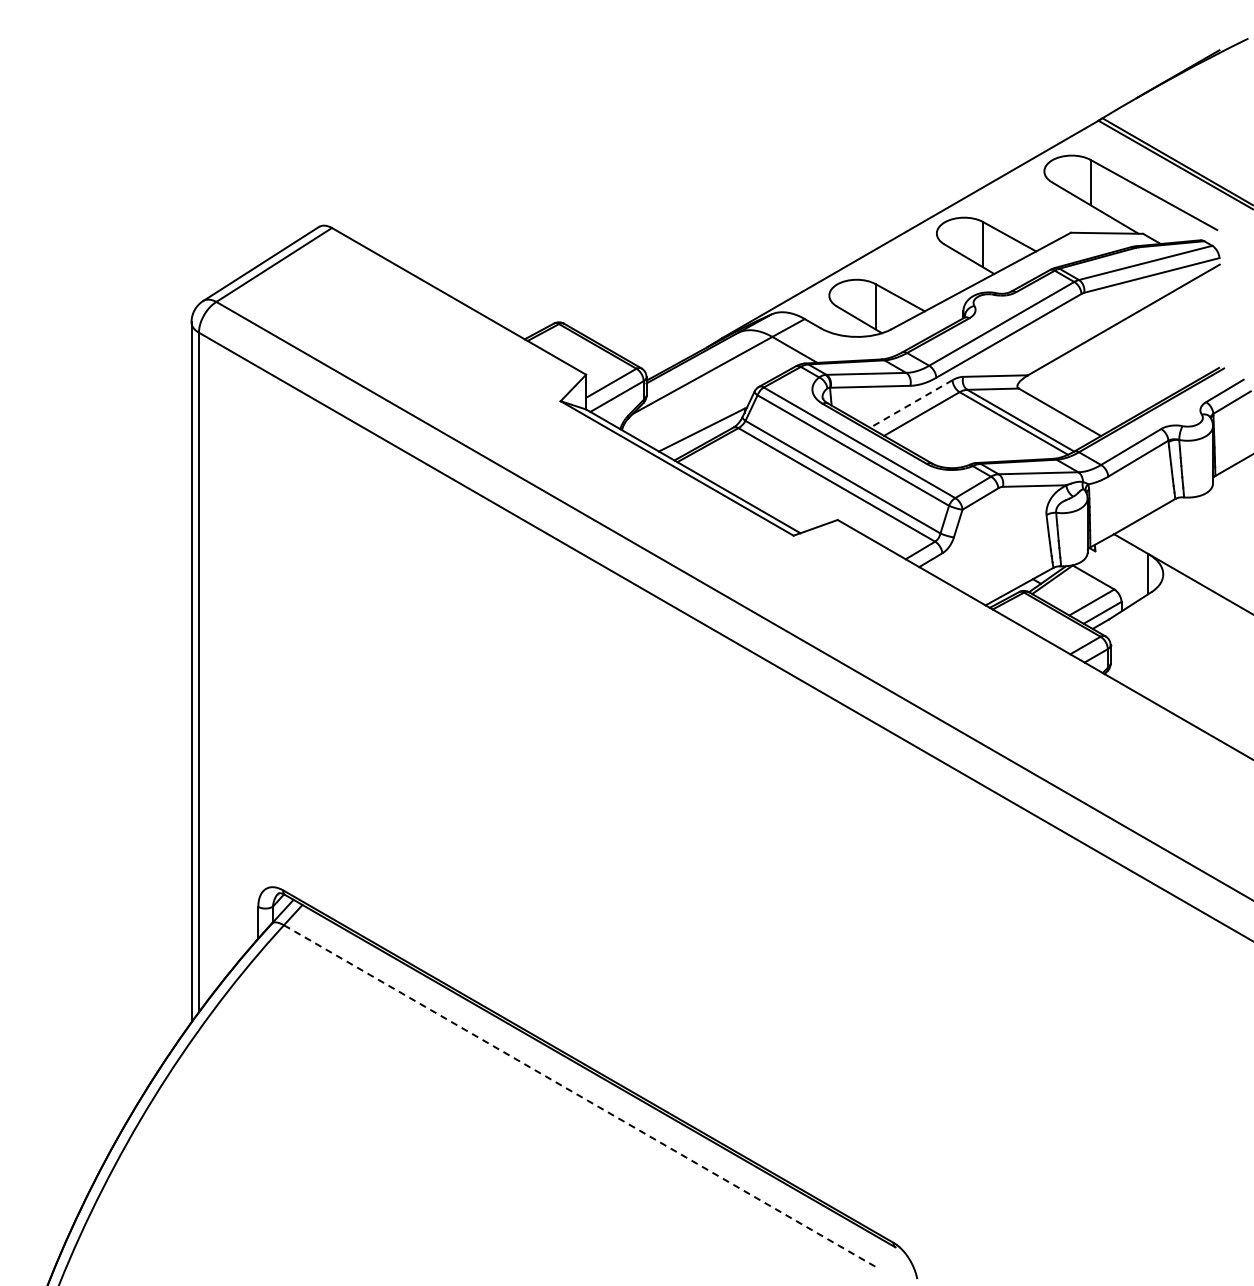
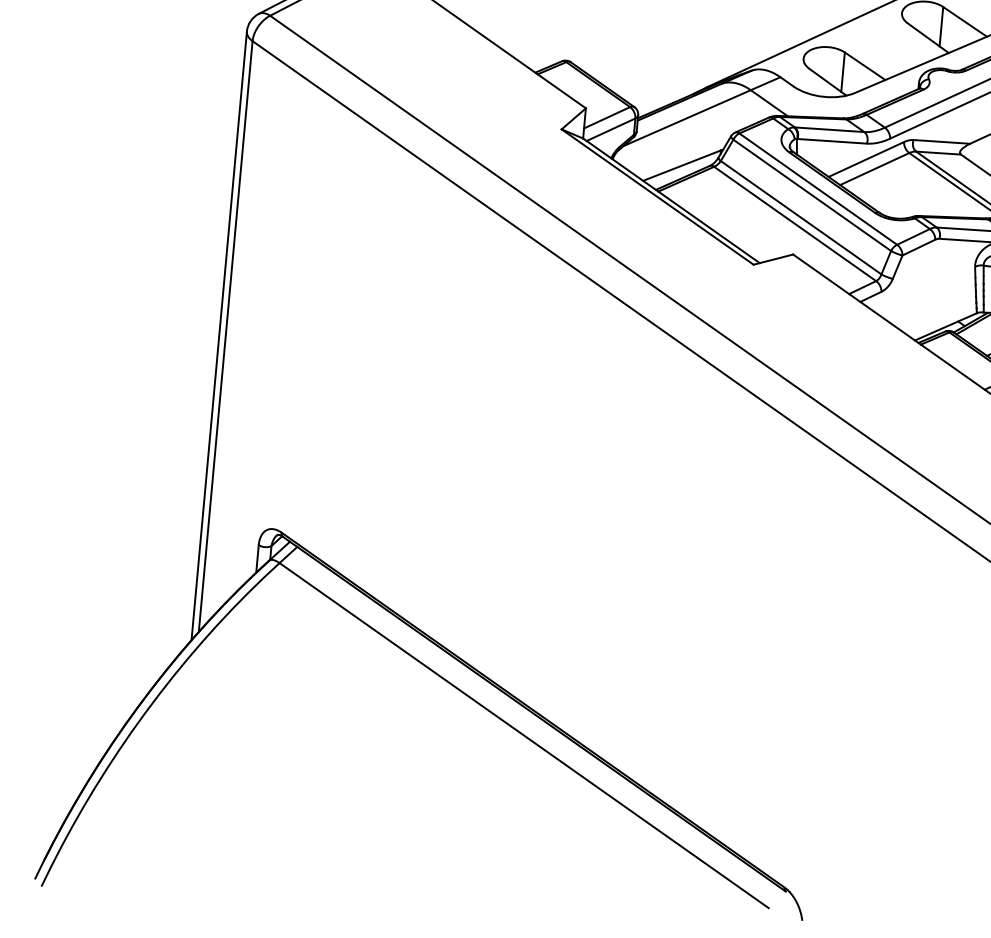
line: (911, 404) -> (866, 159), dashed -> solid
line: (580, 1096) -> (523, 735), dashed -> solid

